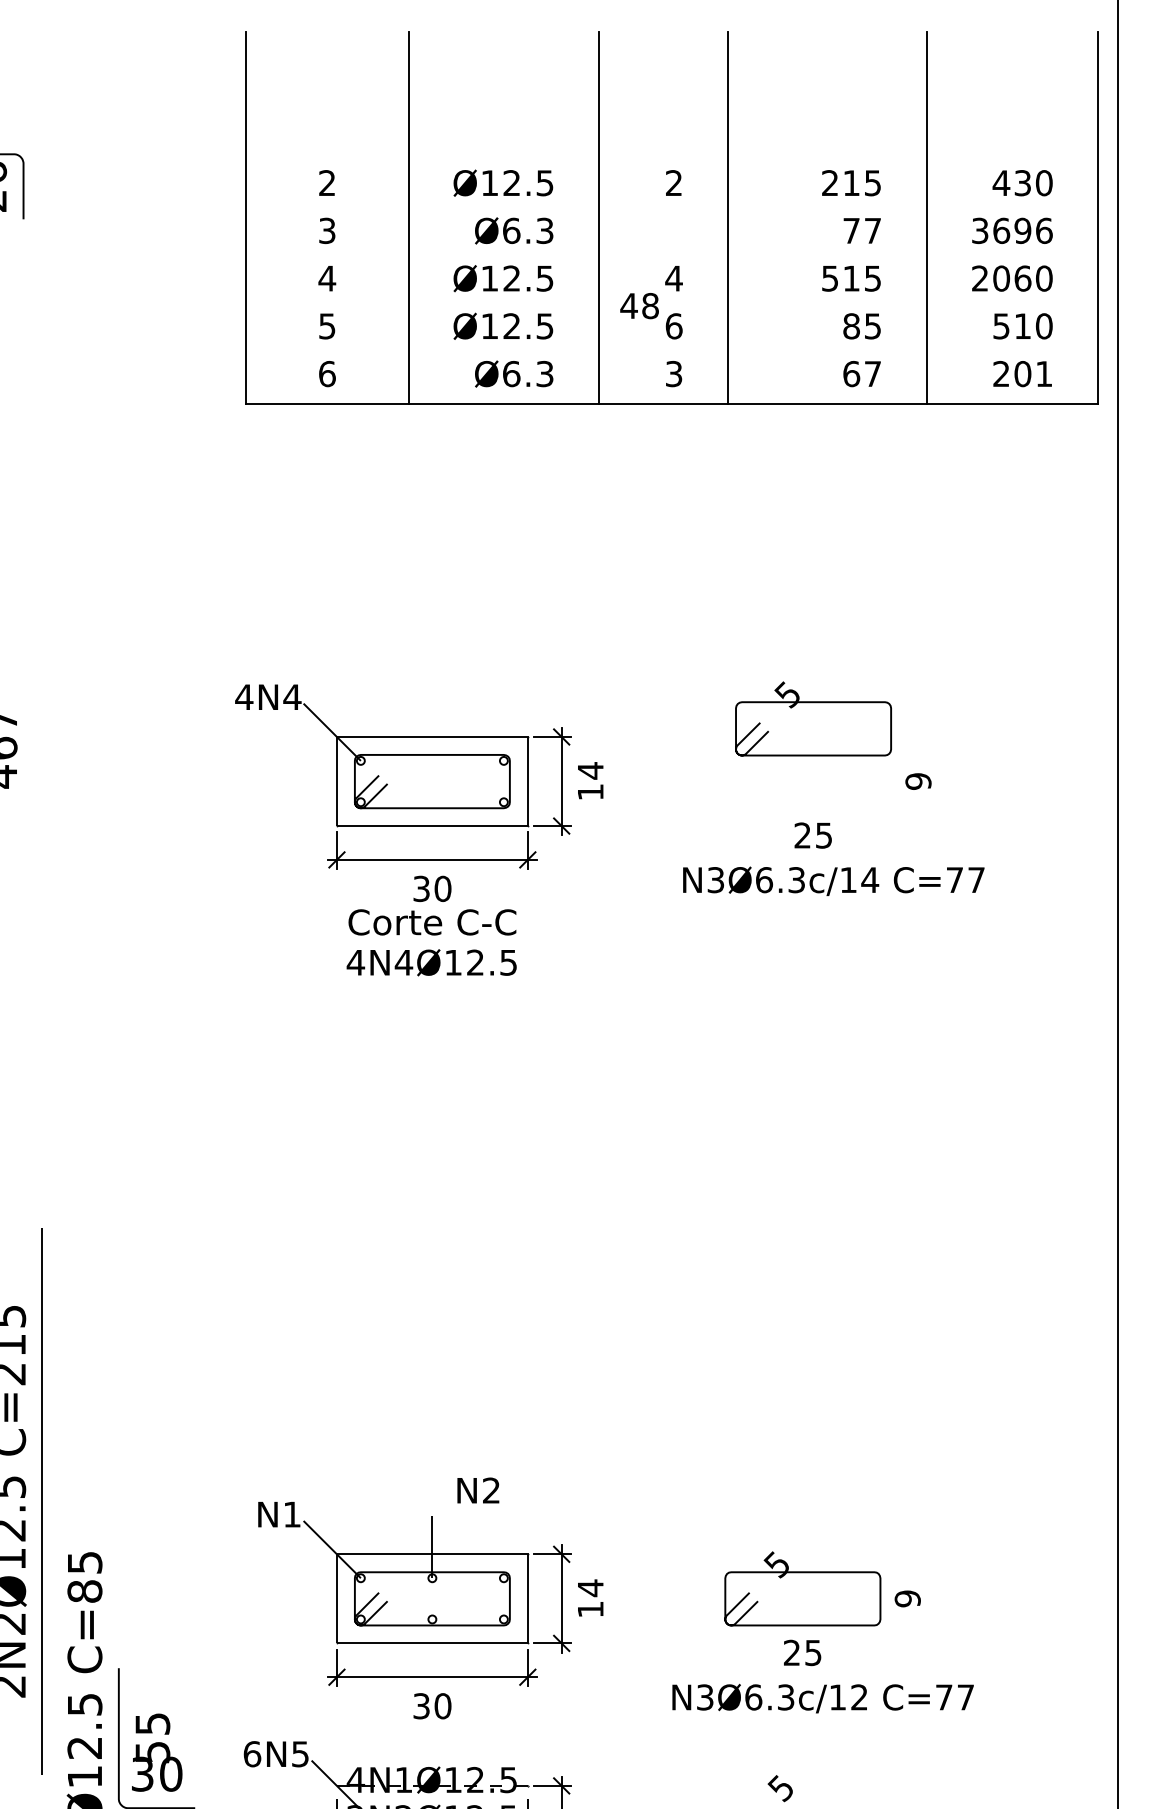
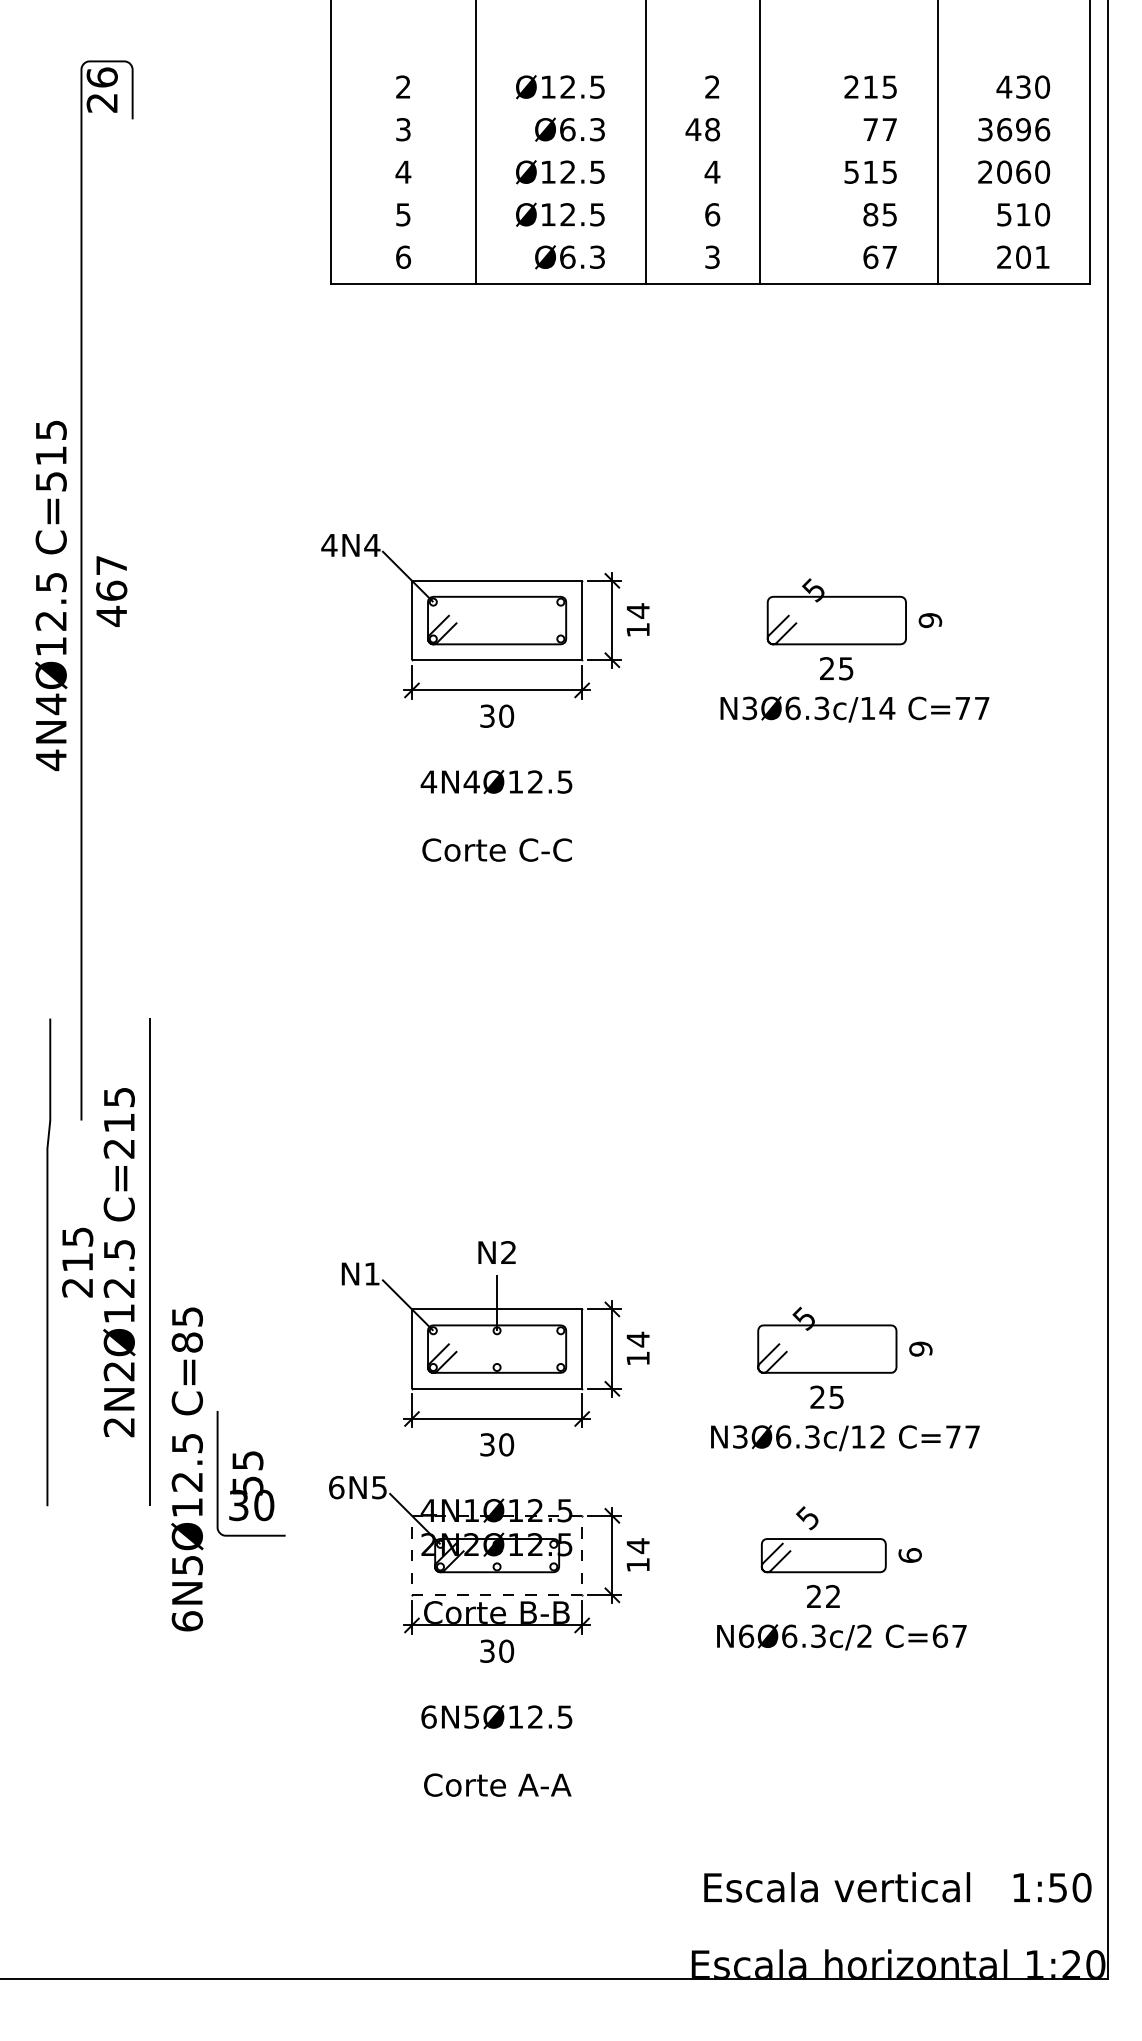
text: (639, 305) -> (702, 129), moved
part: (813, 718) -> (836, 611), moved
text: (431, 921) -> (496, 849), moved
text: (477, 1490) -> (496, 1252), moved

